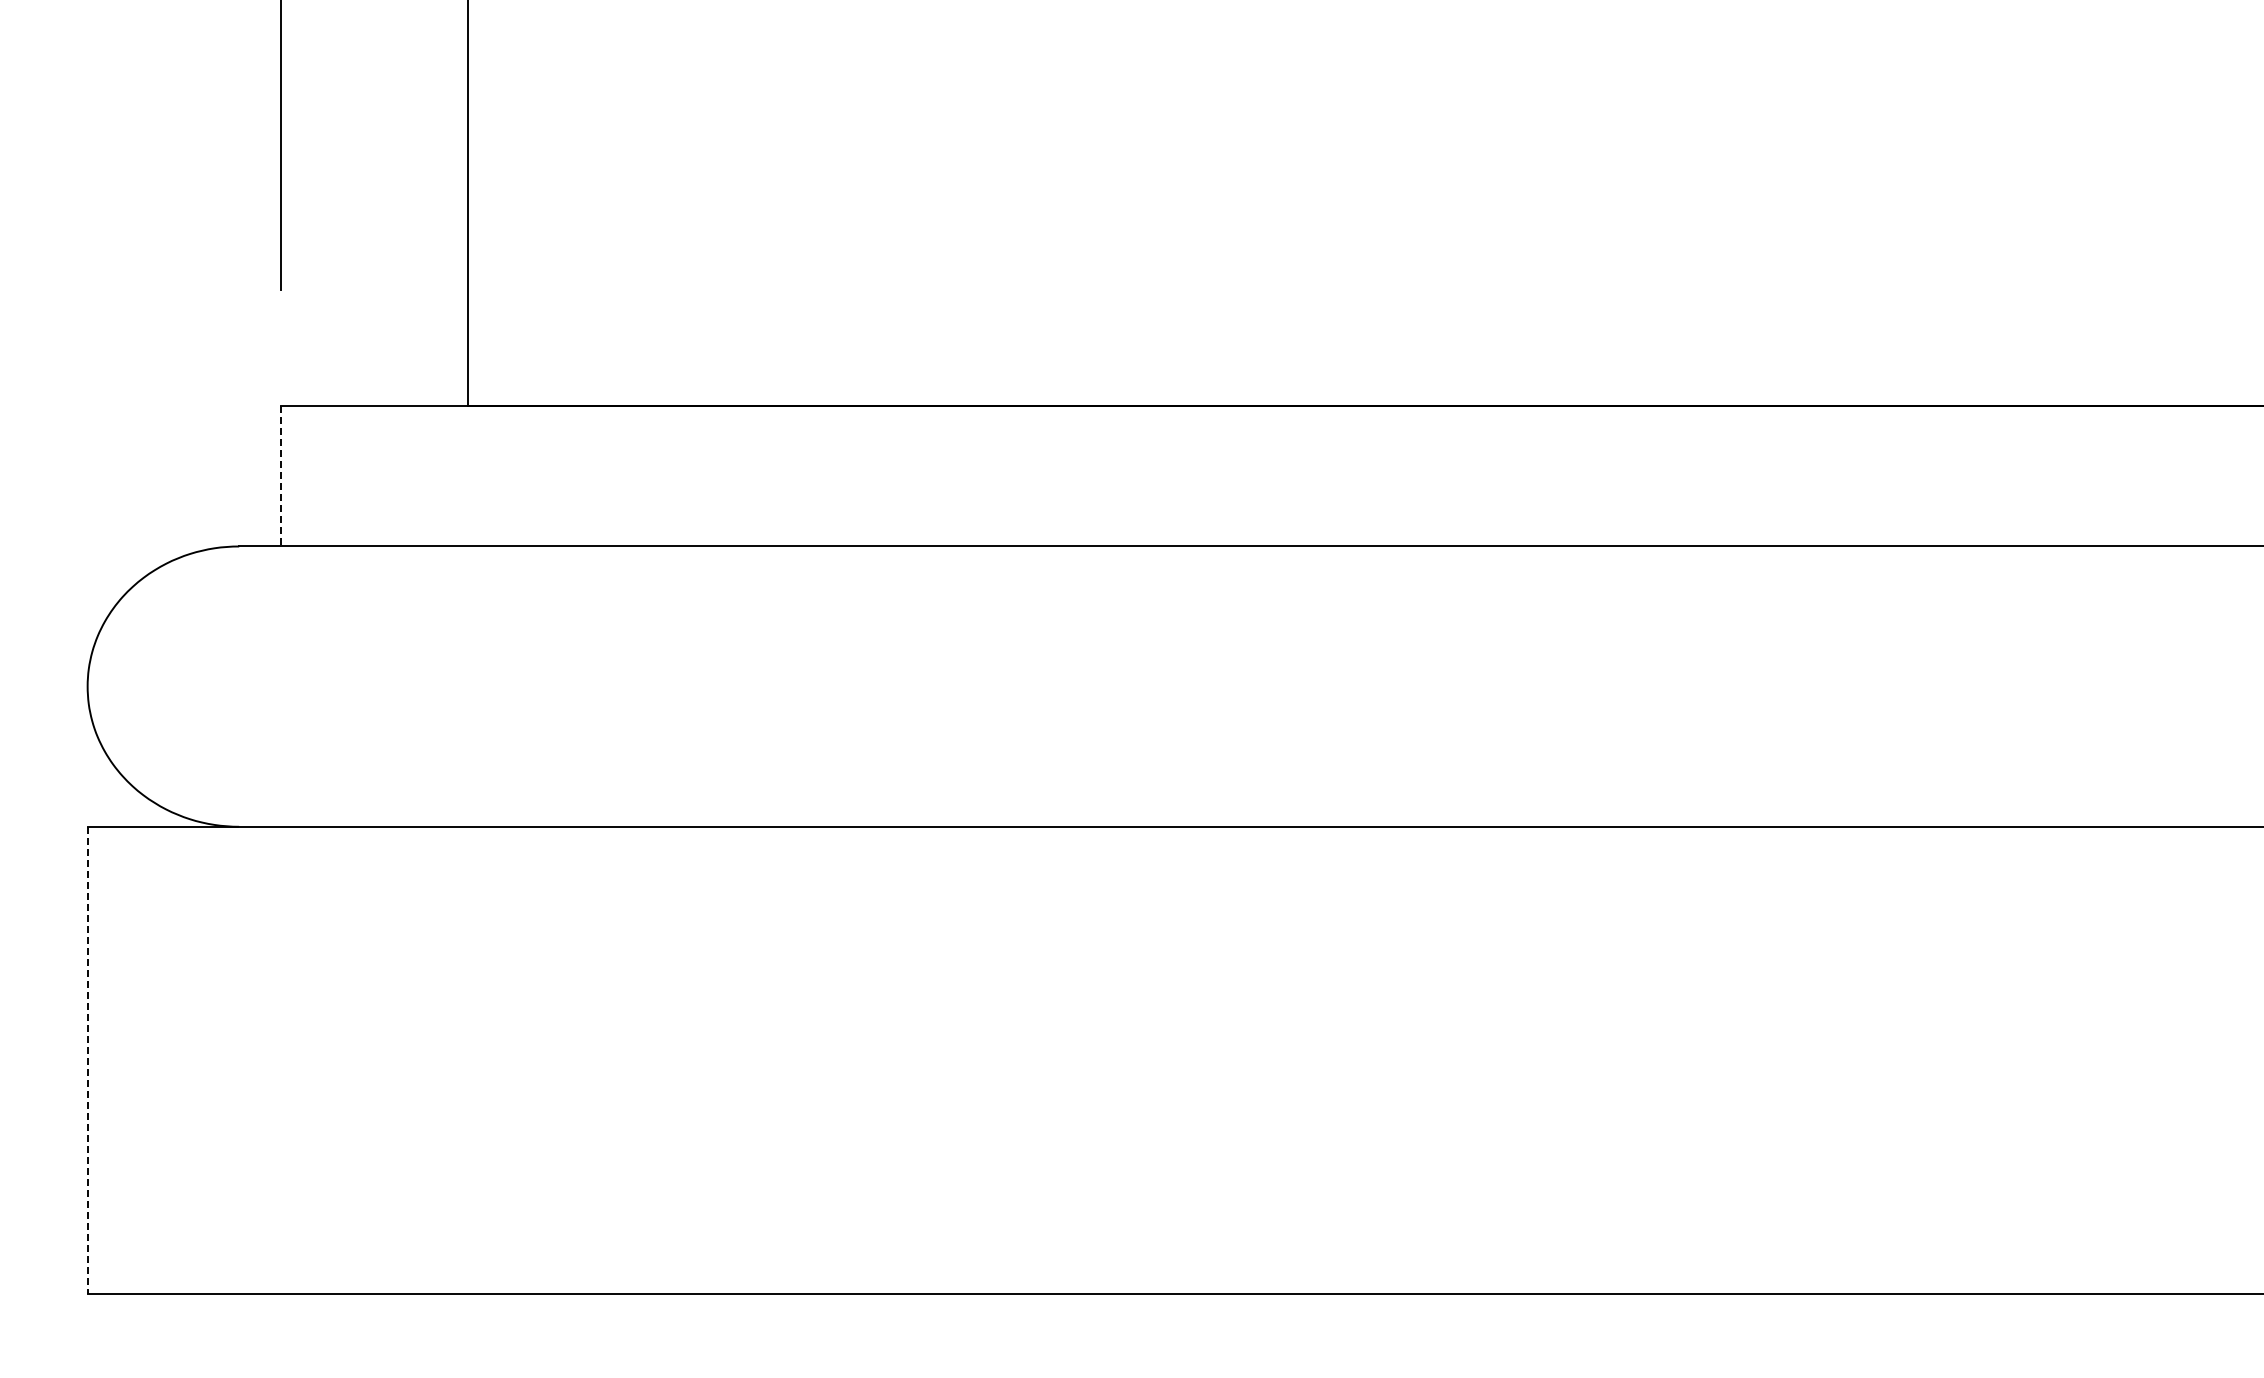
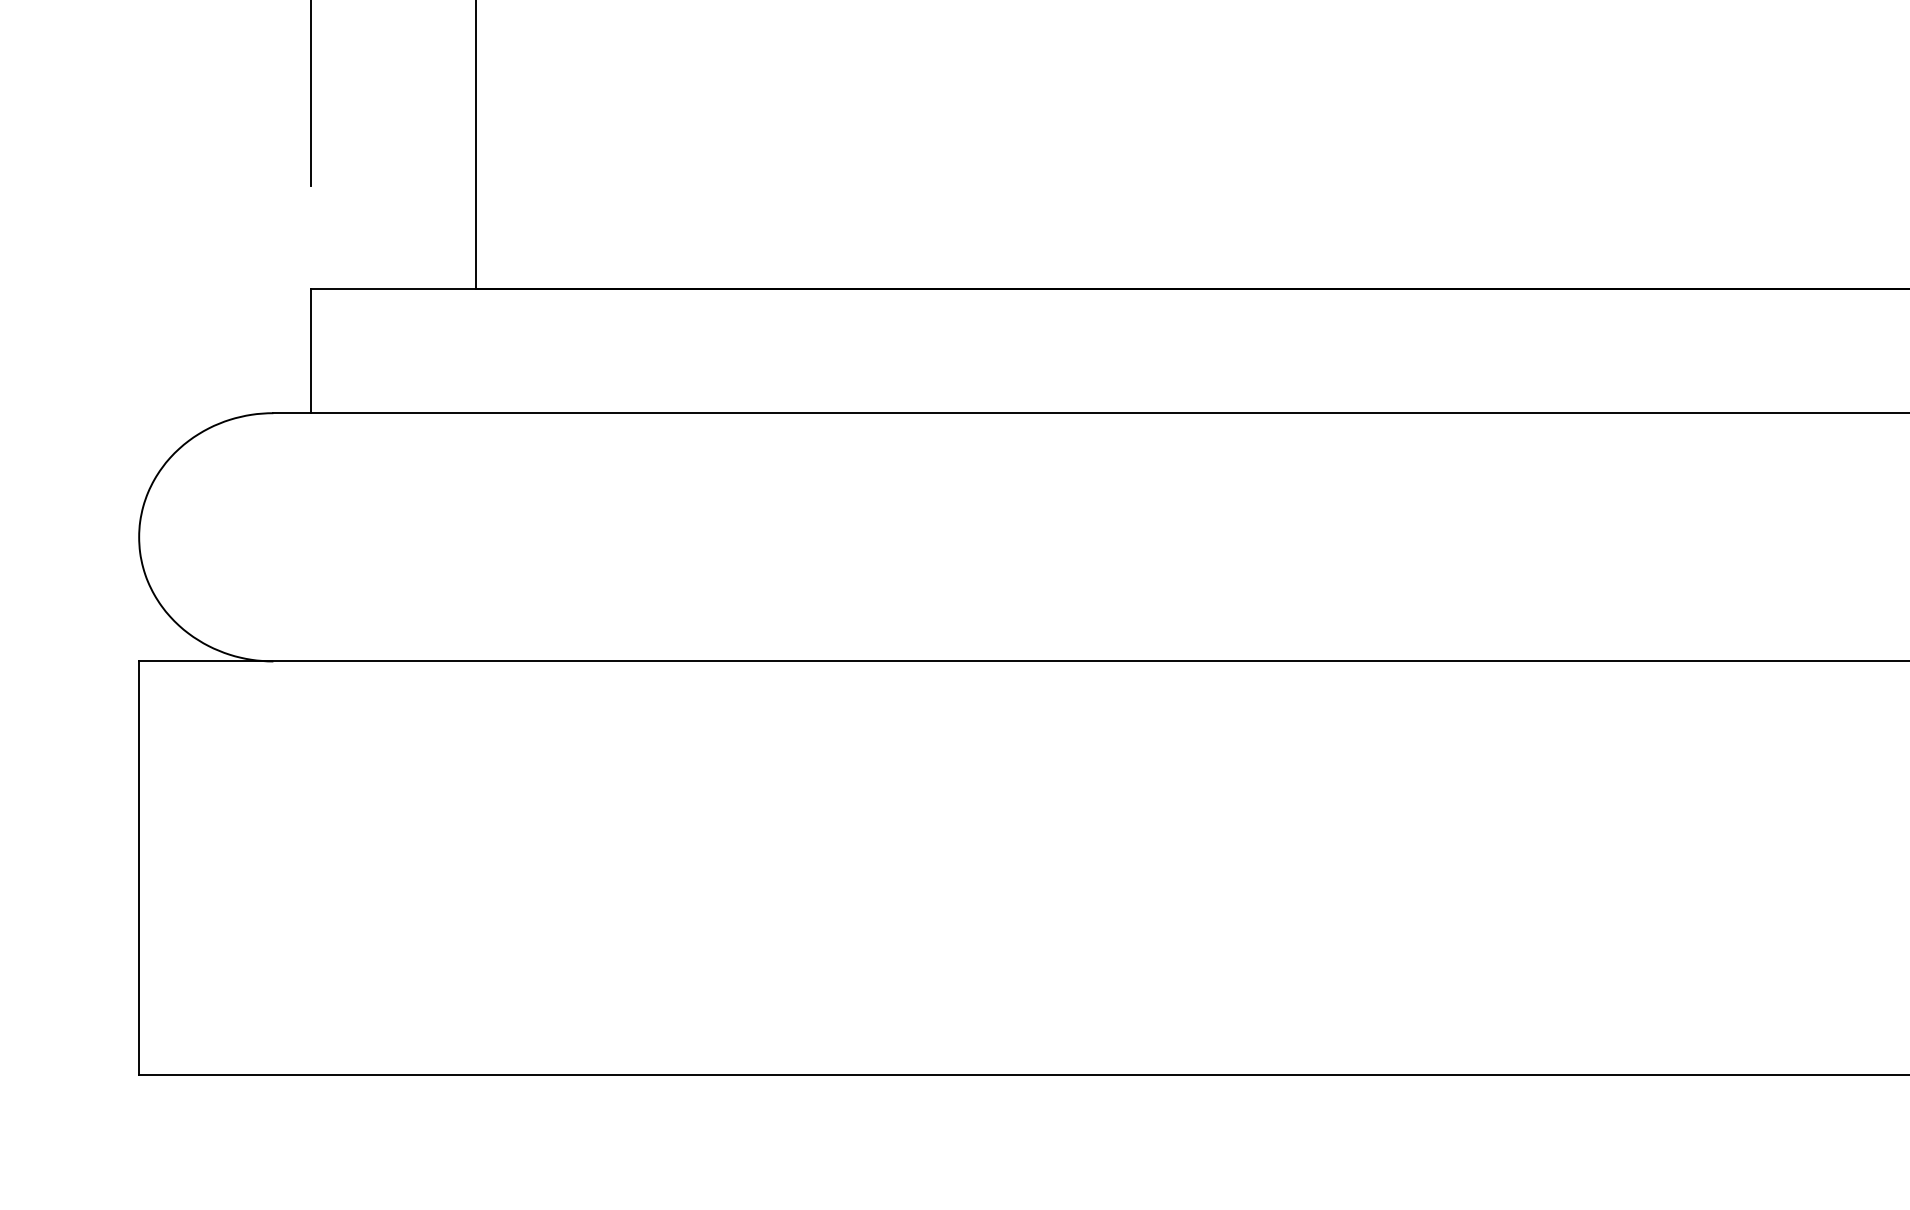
line: (281, 476) -> (310, 351), dashed -> solid
line: (87, 1060) -> (139, 868), dashed -> solid

